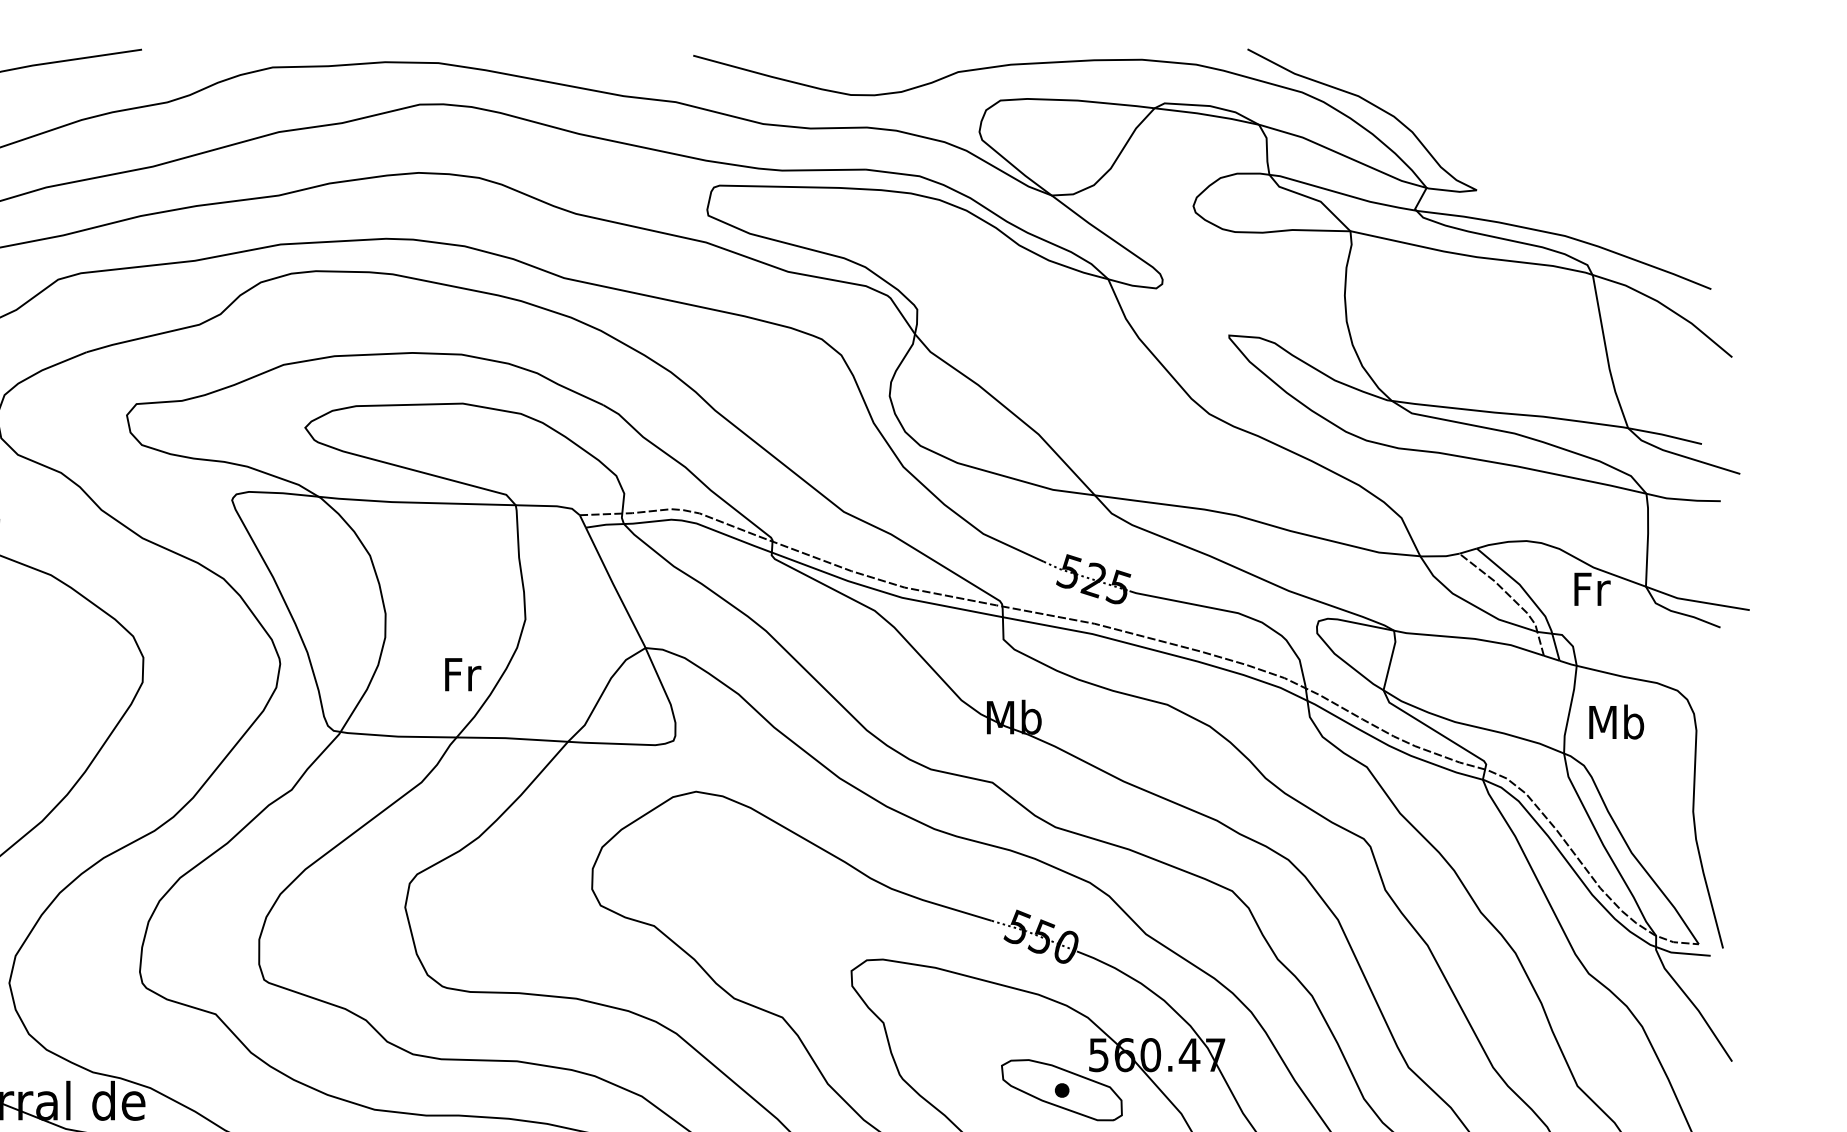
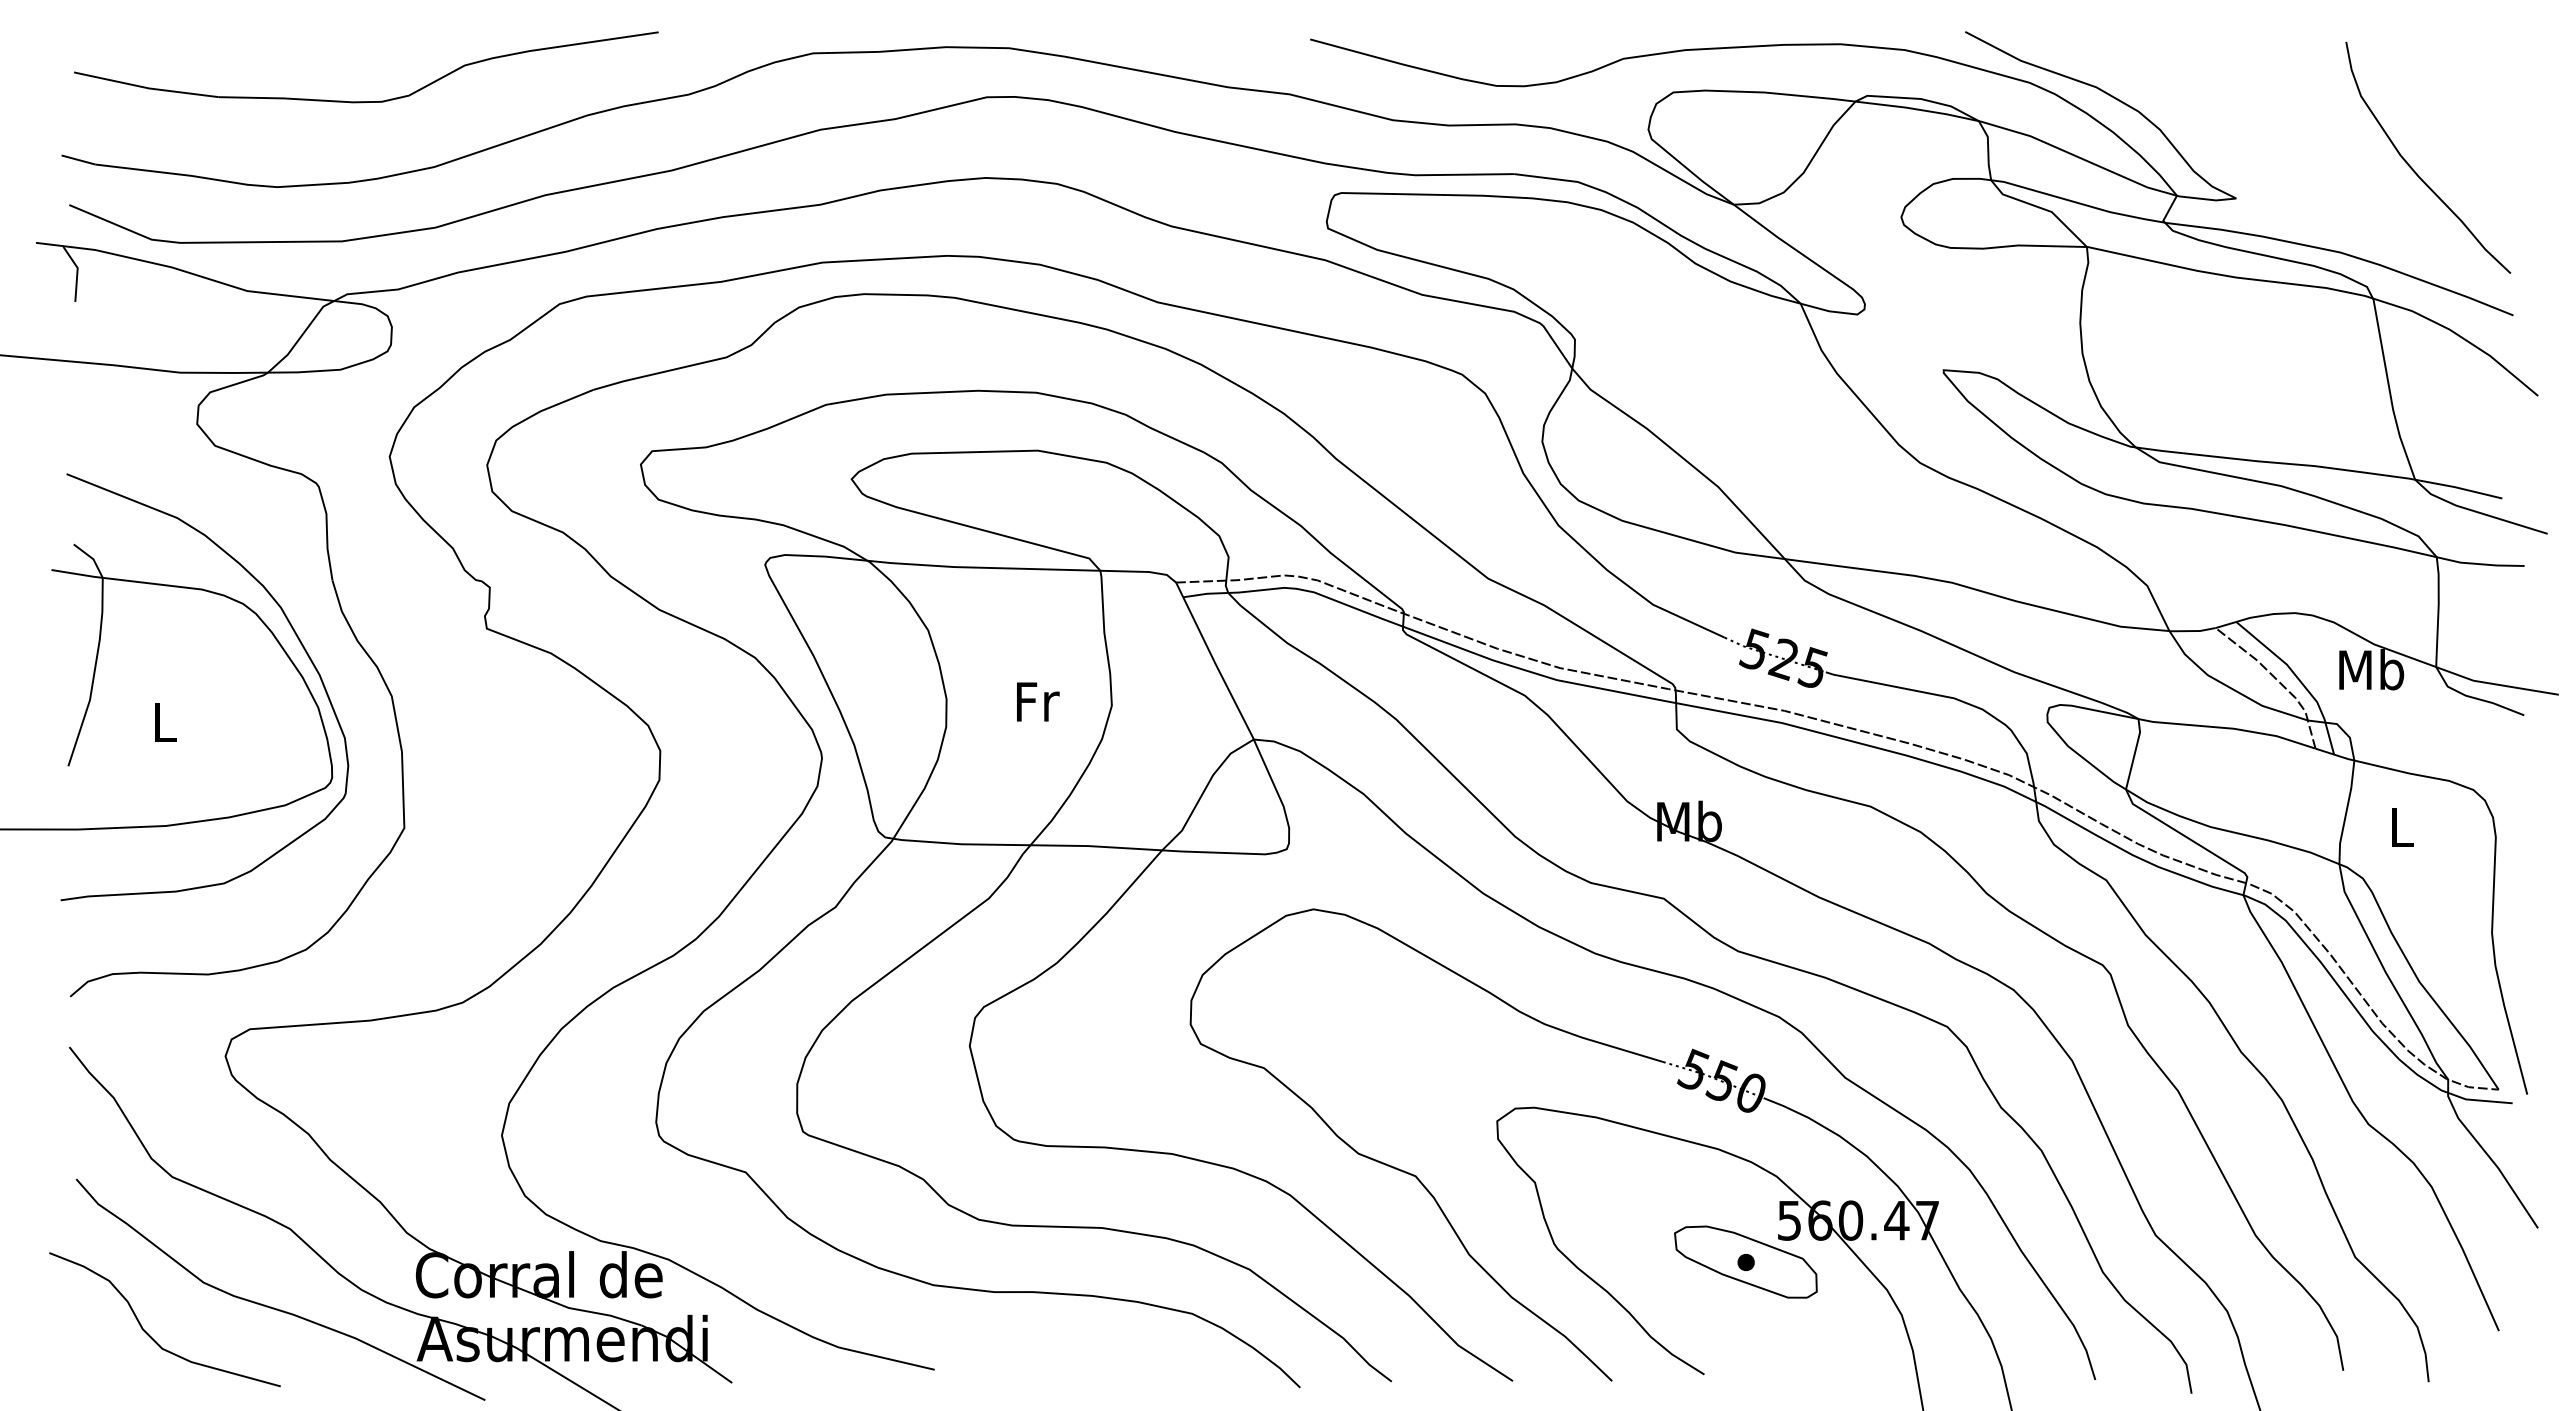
curve: (1625, 164) -> (2412, 167), added
text: (1591, 588) -> (2371, 669), Fr -> Mb
text: (463, 674) -> (1038, 701), moved
text: (1616, 721) -> (2401, 826), Mb -> L

